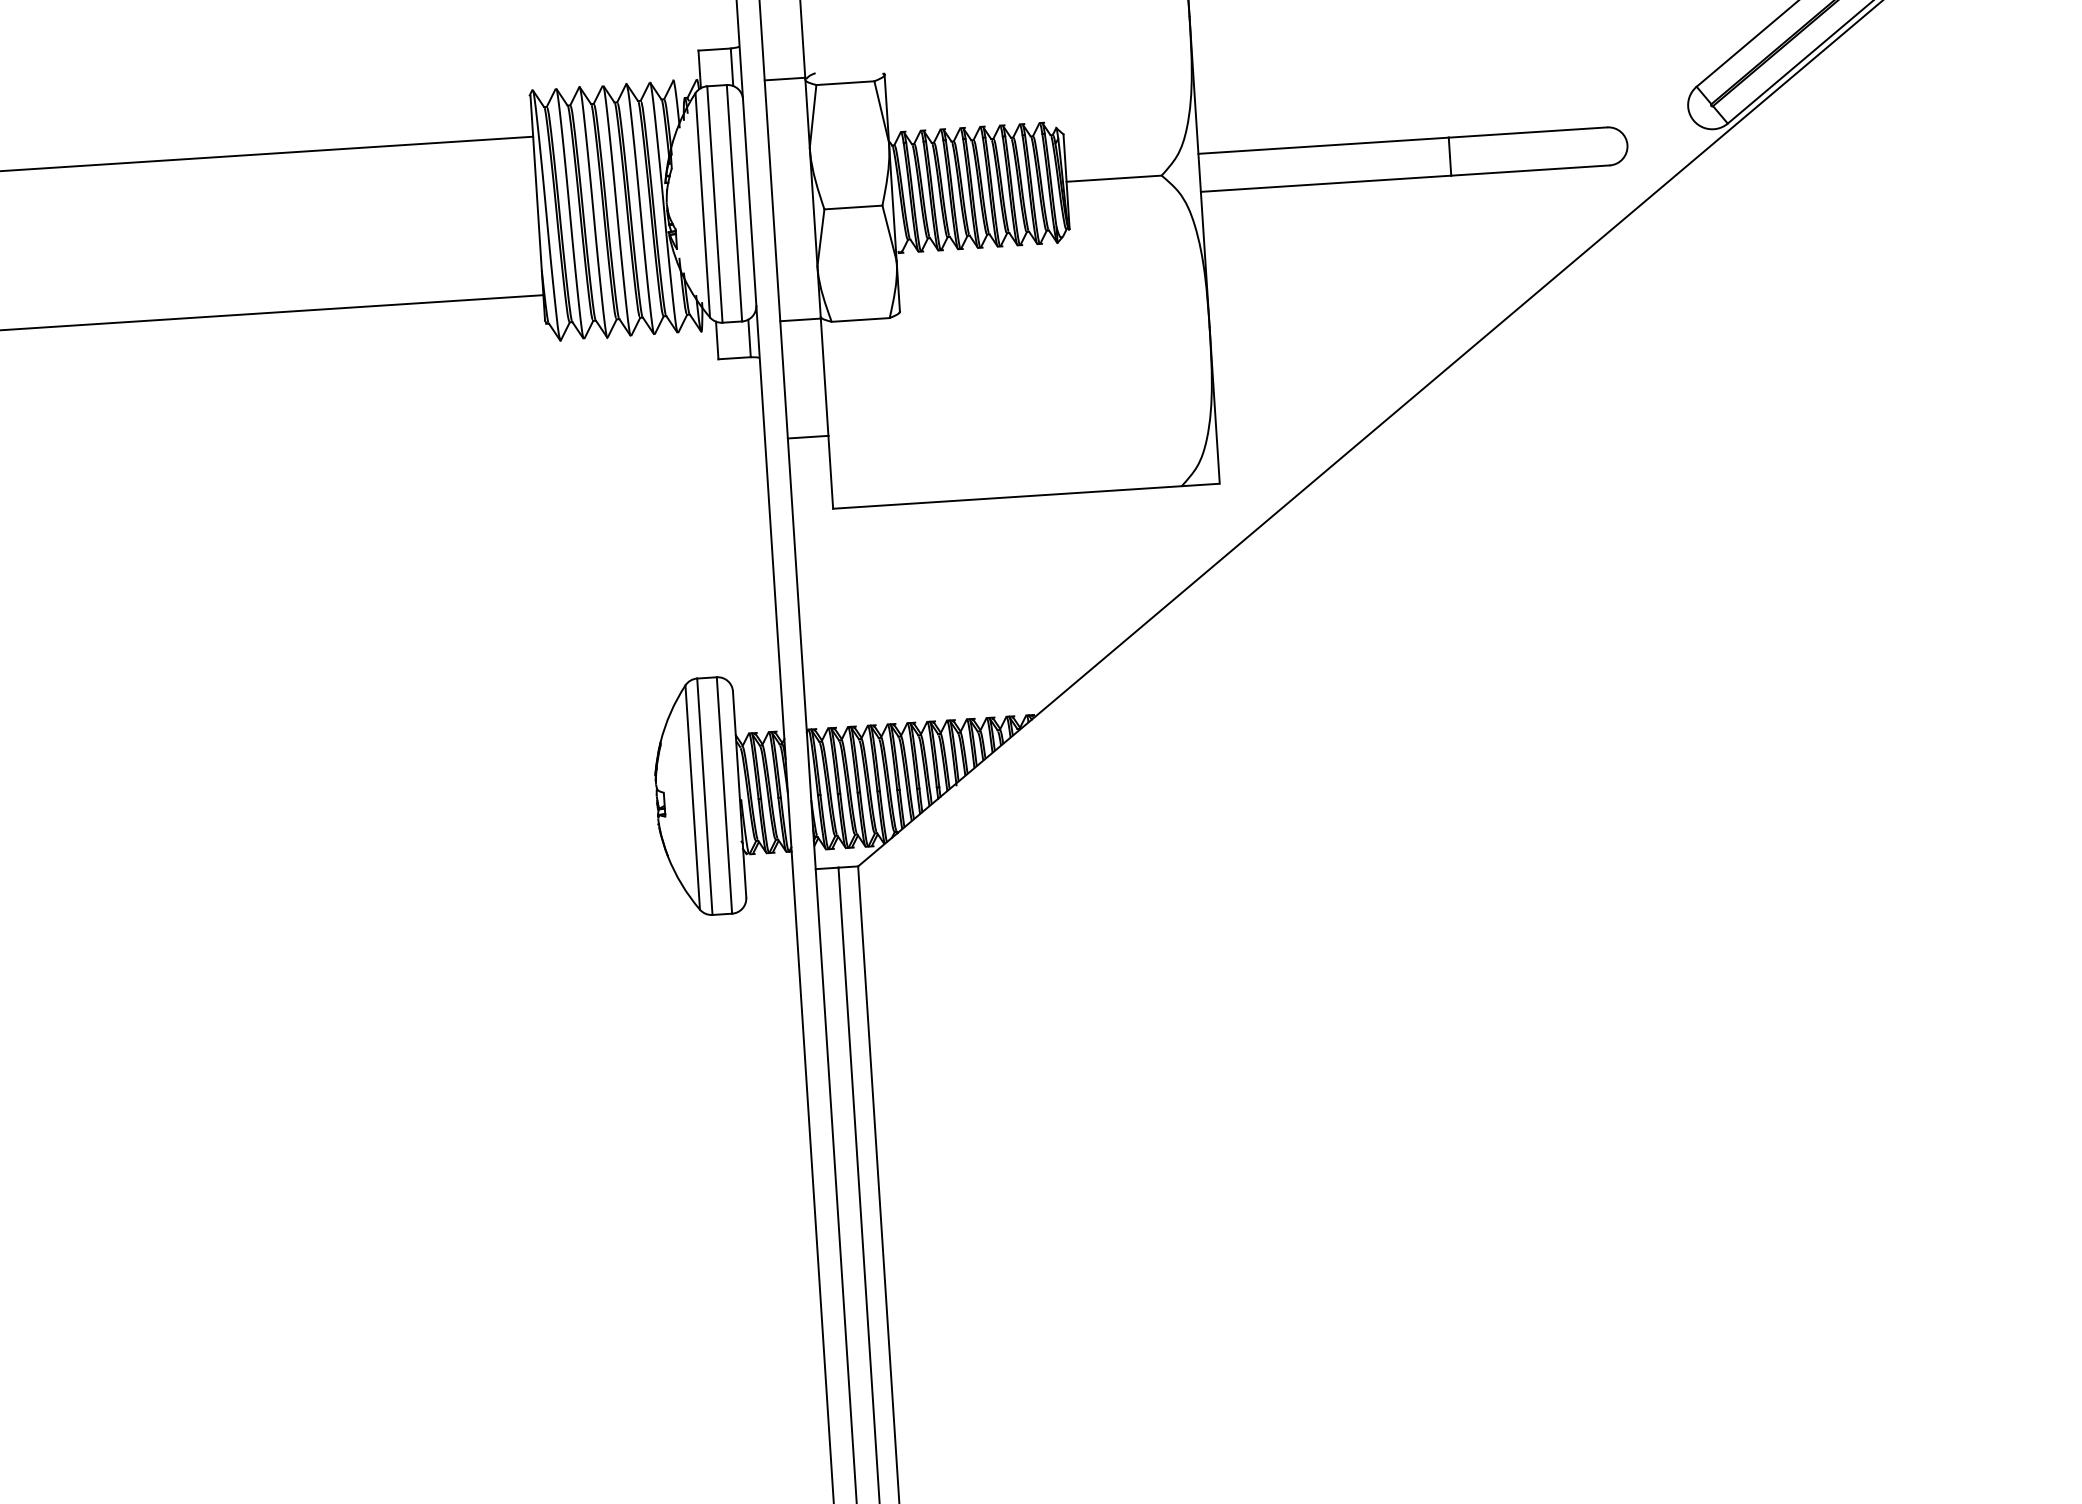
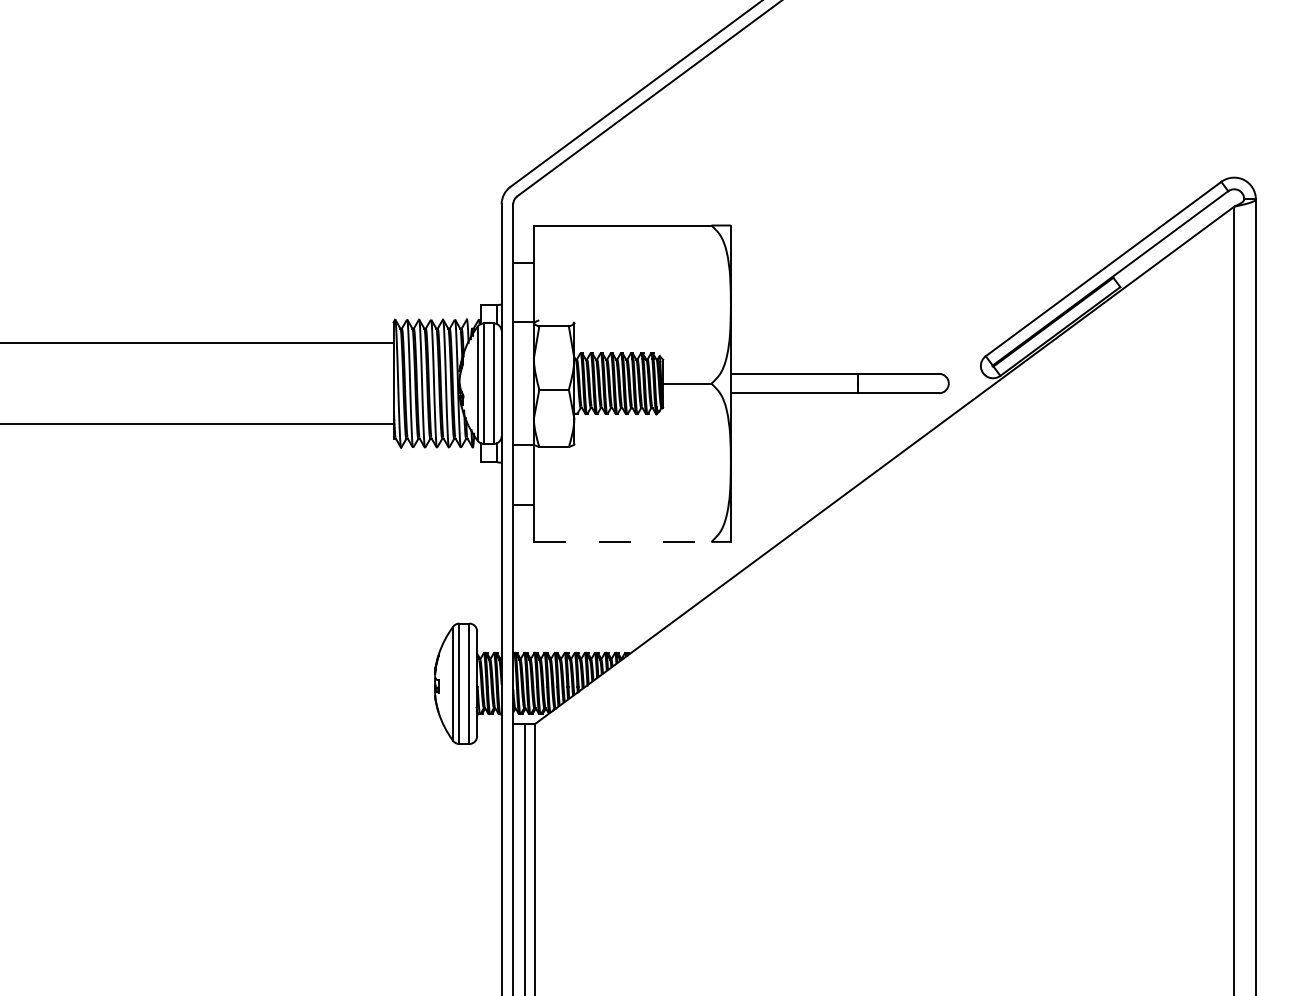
line: (1006, 496) -> (622, 541), solid -> dashed

